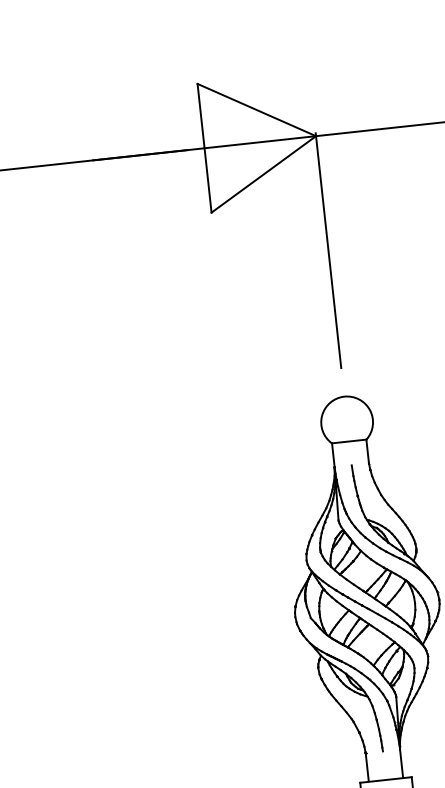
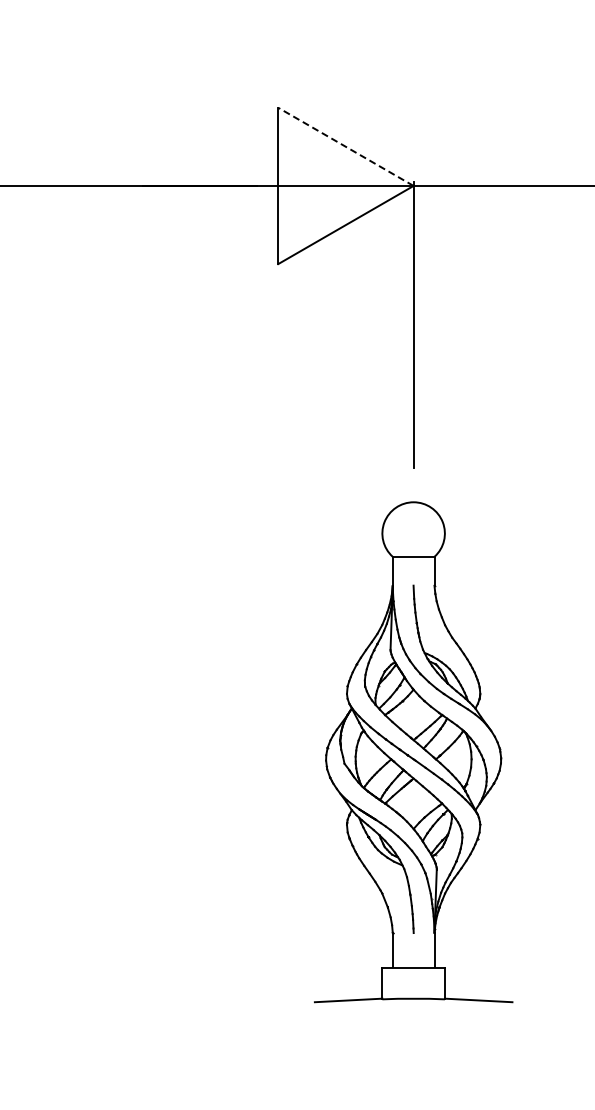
line: (256, 109) -> (345, 146), solid -> dashed

